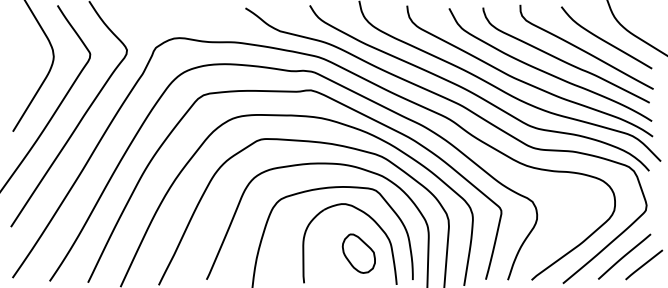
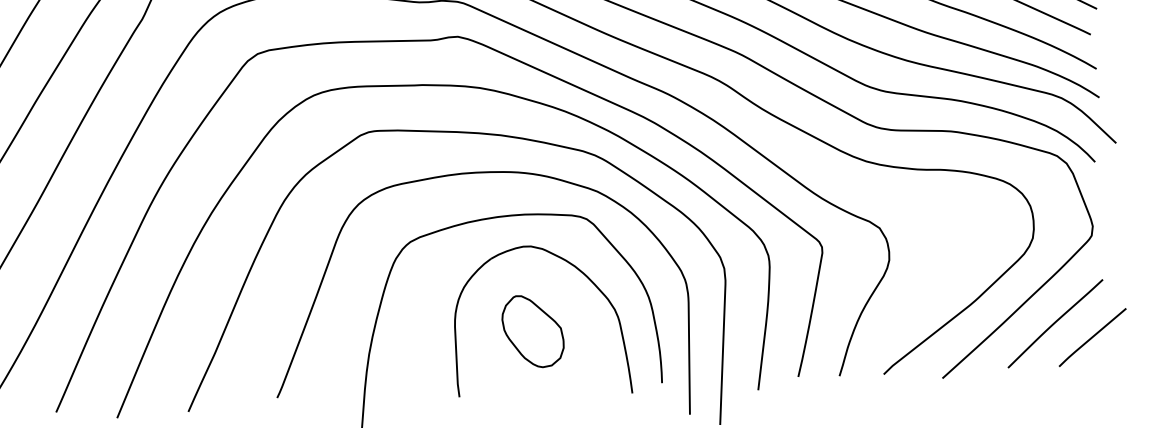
part: (358, 253) -> (532, 331), moved

